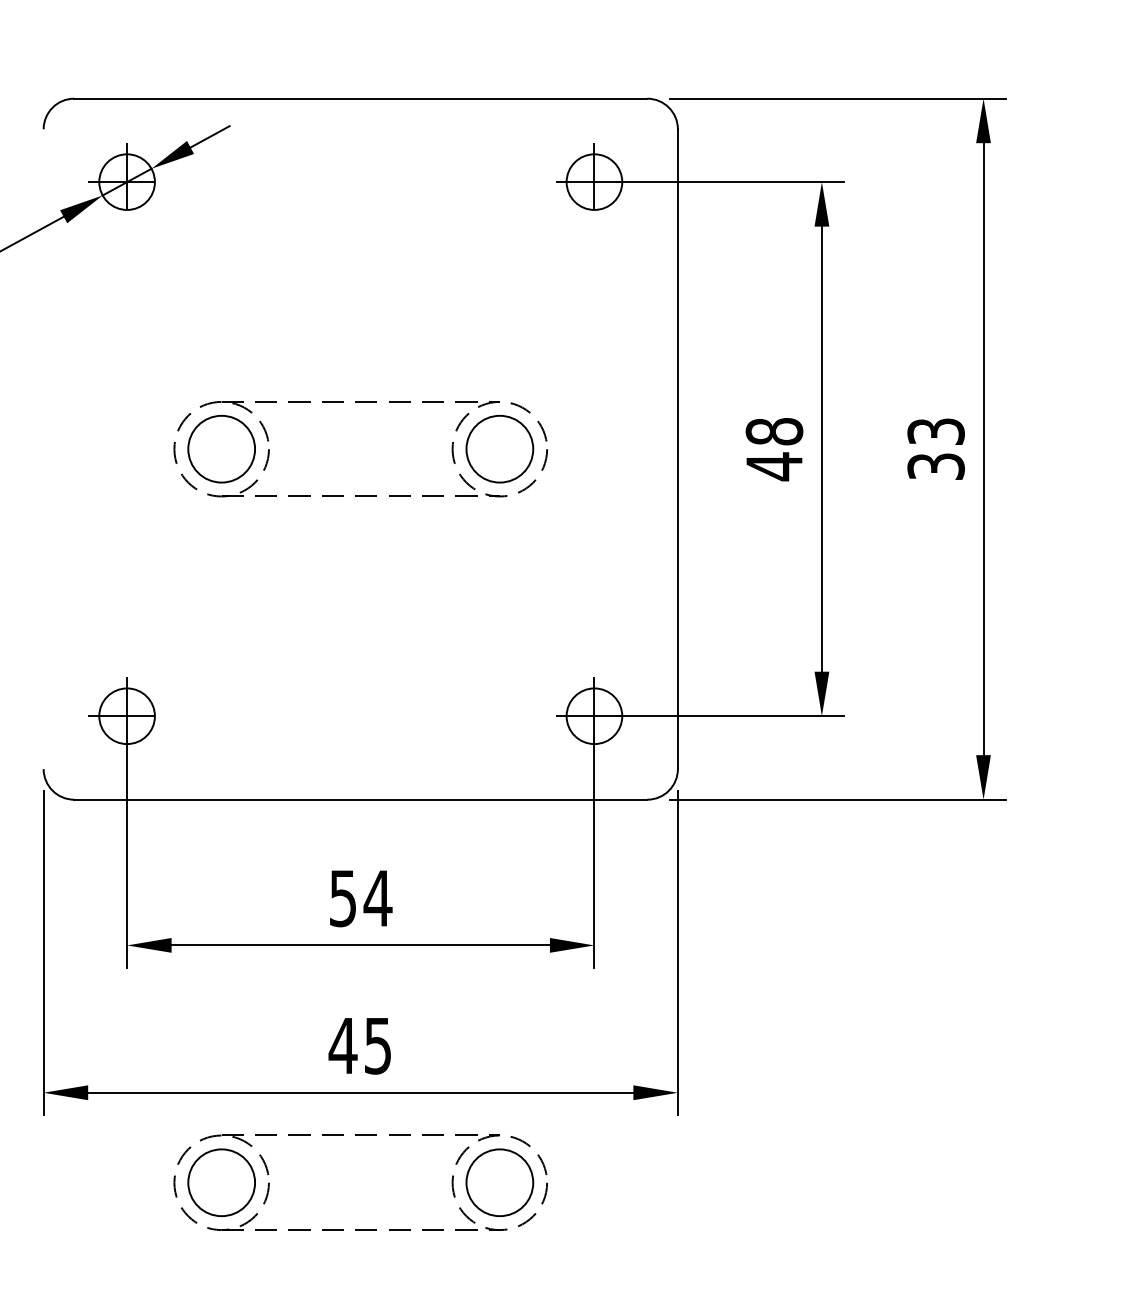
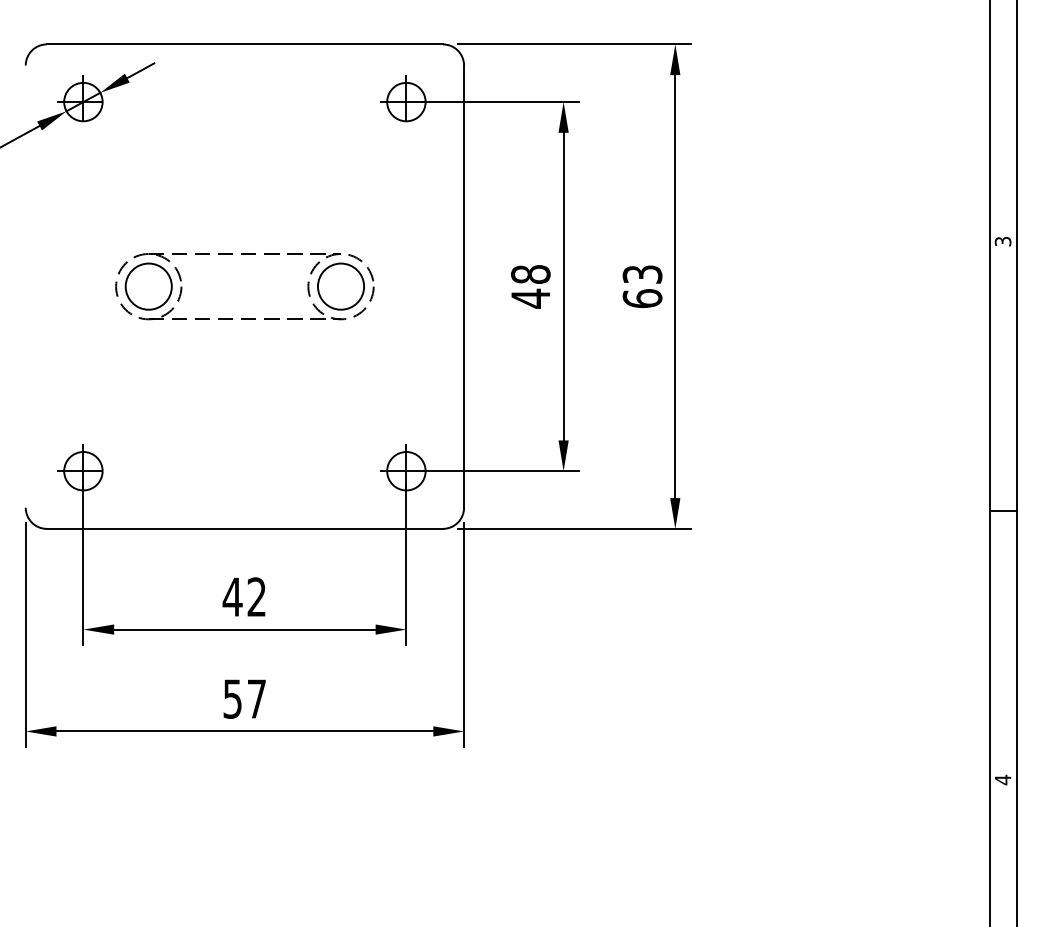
text: (936, 466) -> (642, 298), 33 -> 63
text: (360, 898) -> (244, 597), 54 -> 42
text: (358, 1045) -> (243, 698), 45 -> 57
part: (360, 1136) -> (244, 761), removed

